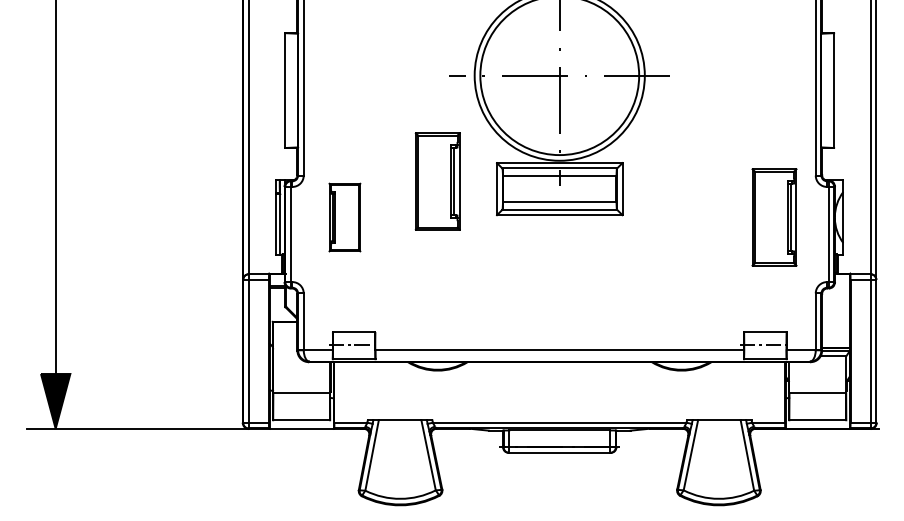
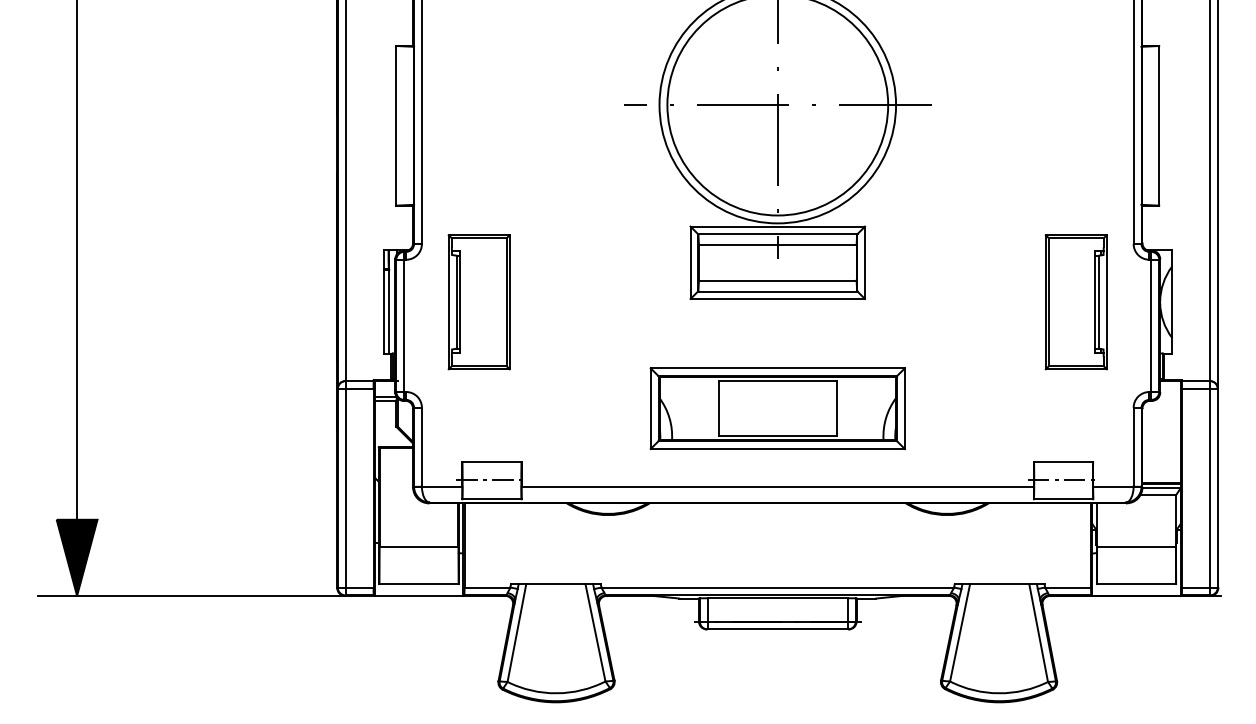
part: (437, 181) -> (607, 252), removed
part: (344, 217) -> (478, 302), size x1.43
part: (559, 293) -> (777, 408), added

